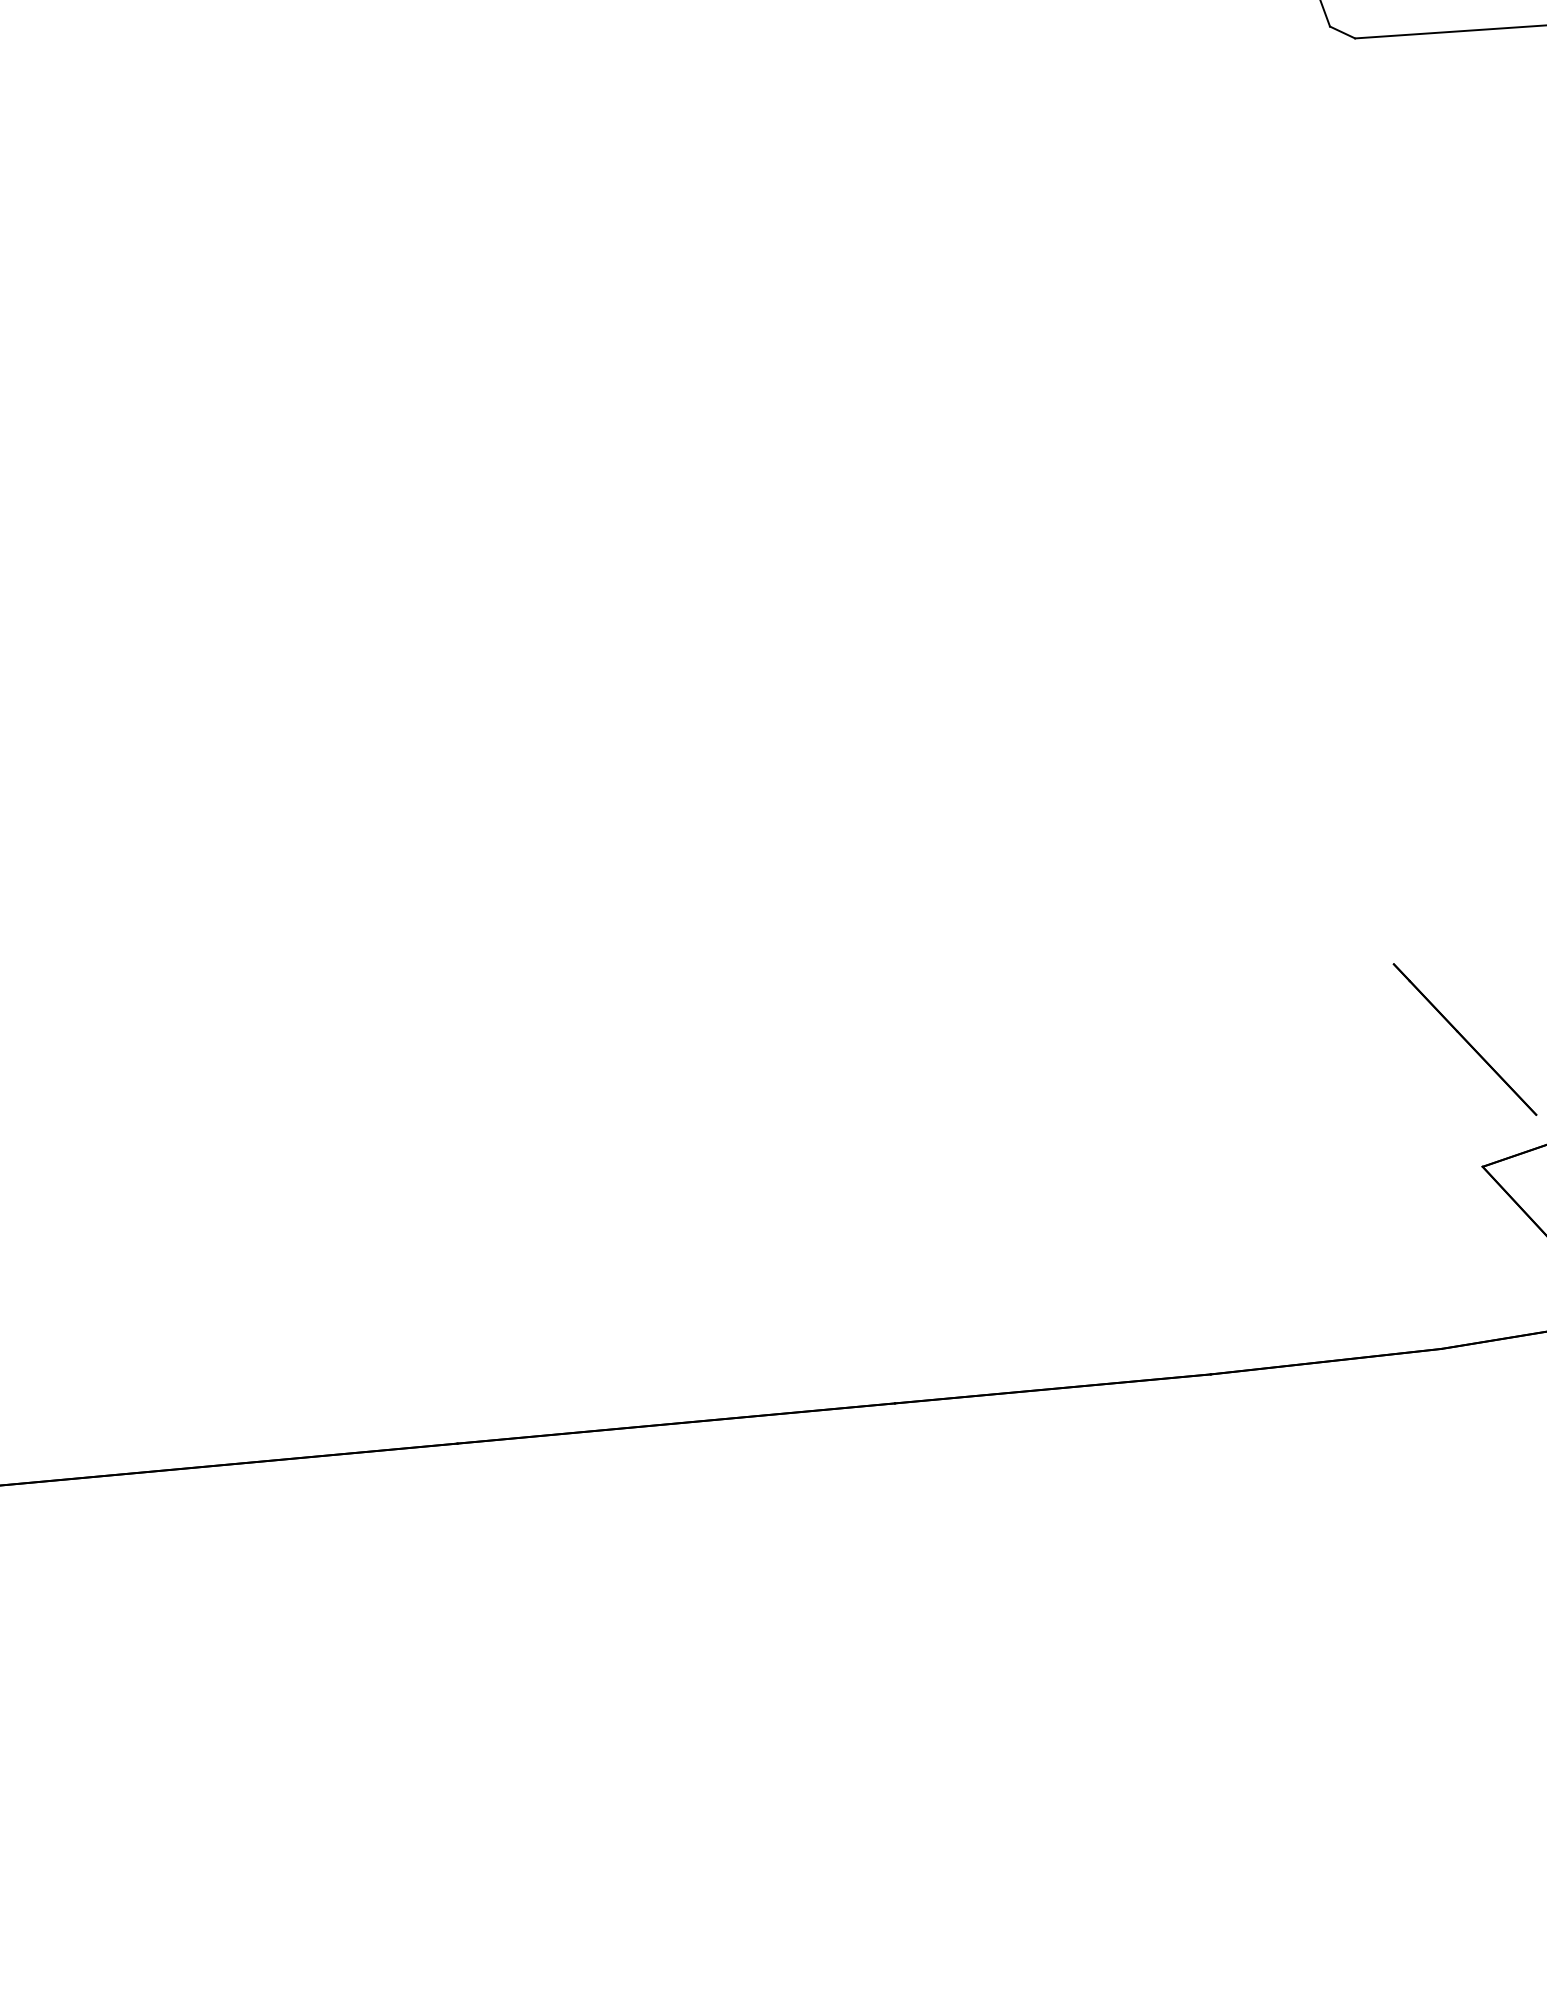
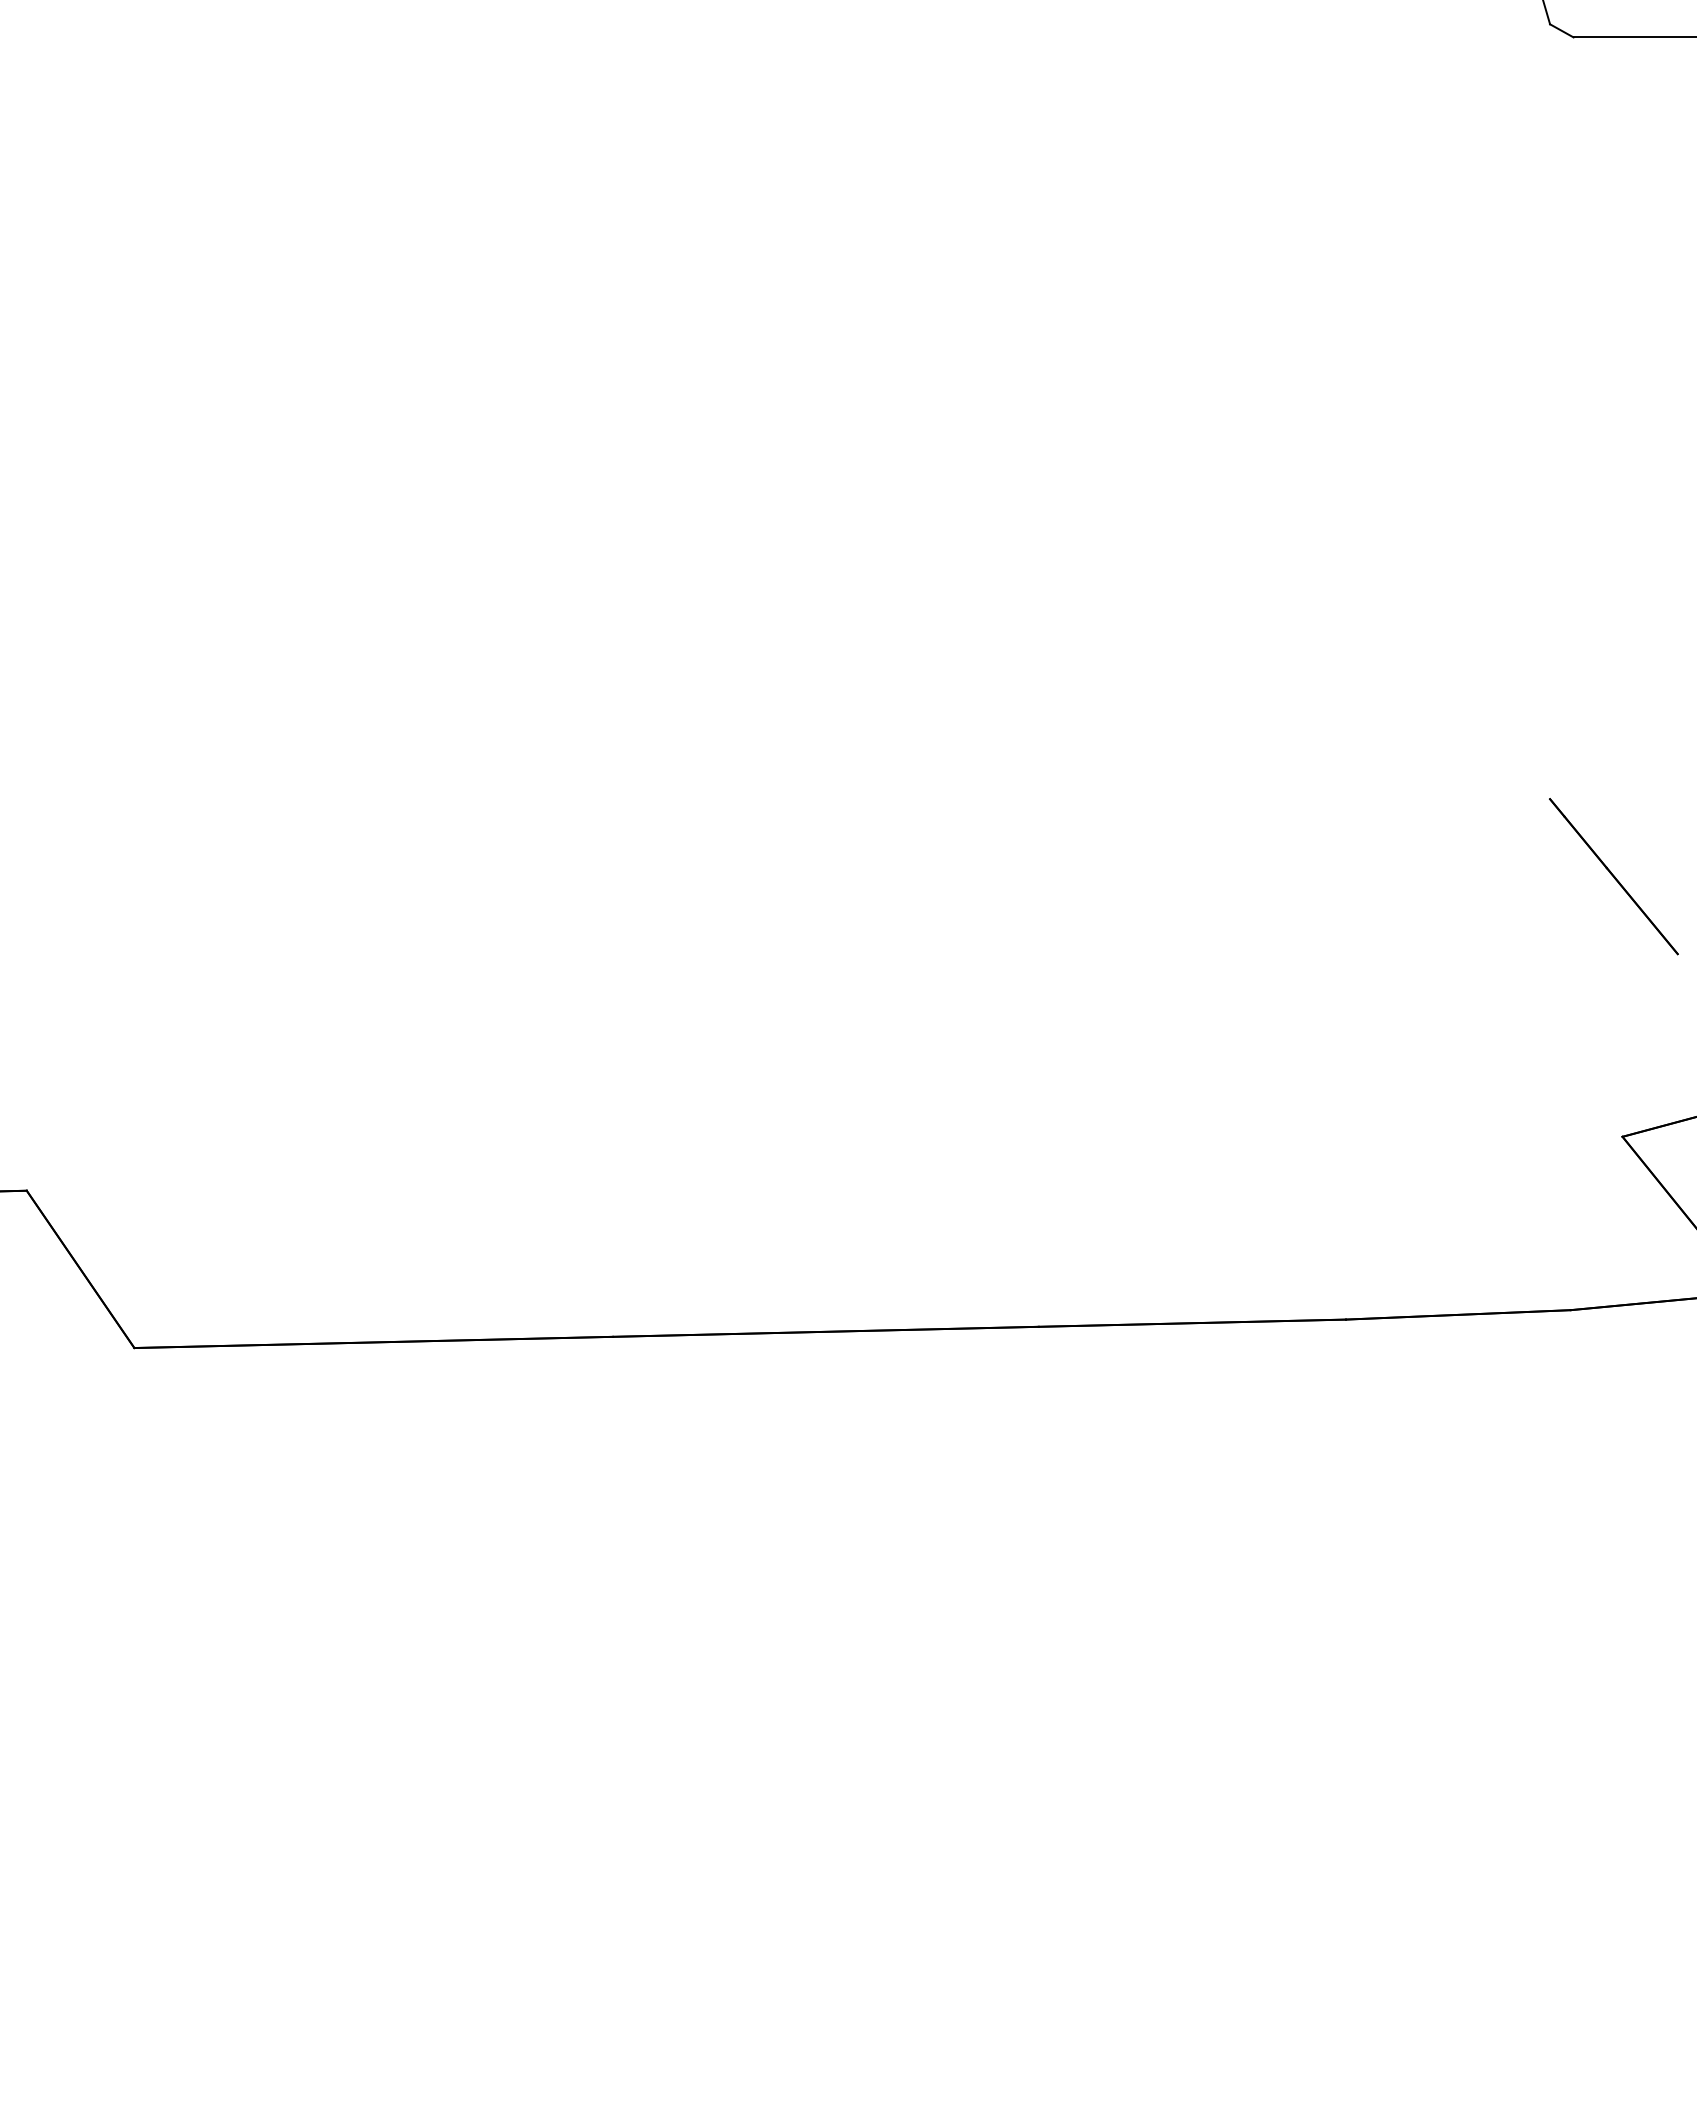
line: (1464, 1039) -> (1613, 876), moved

